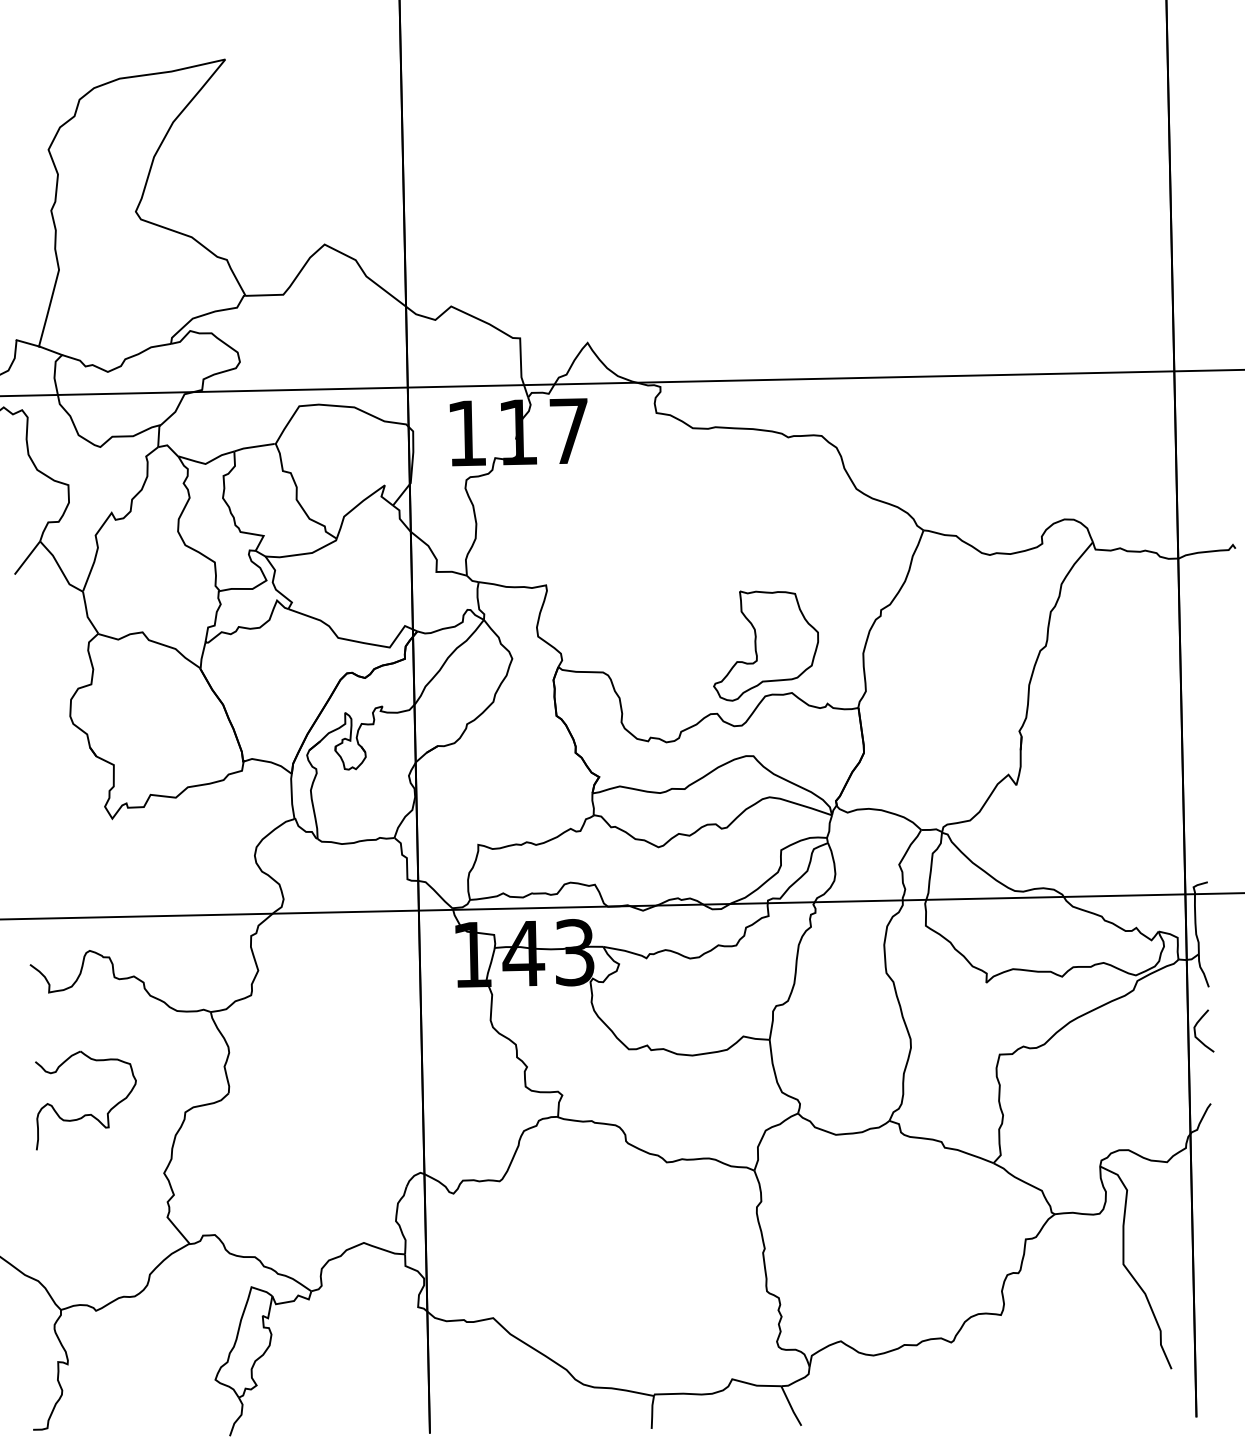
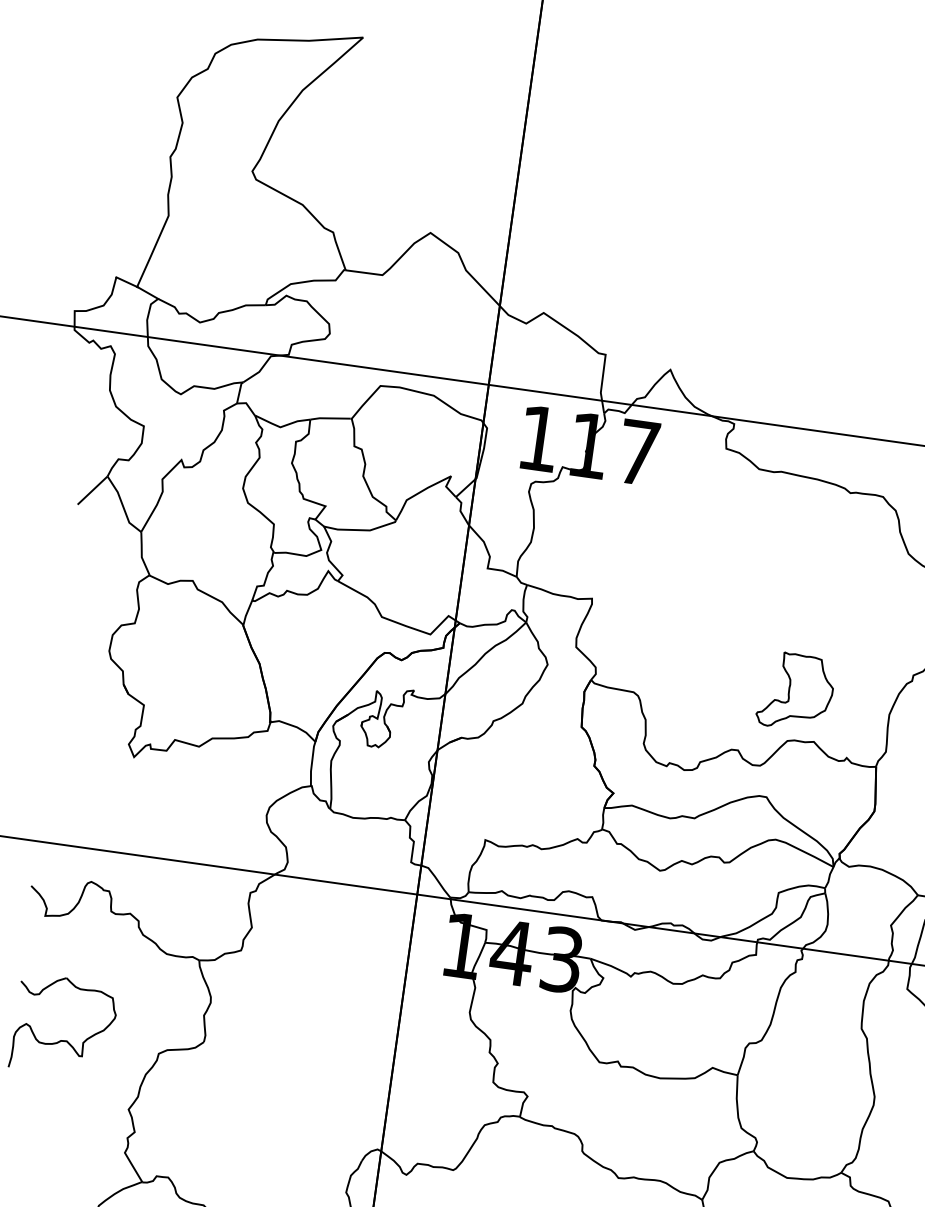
part: (766, 645) -> (796, 691), size x0.7

